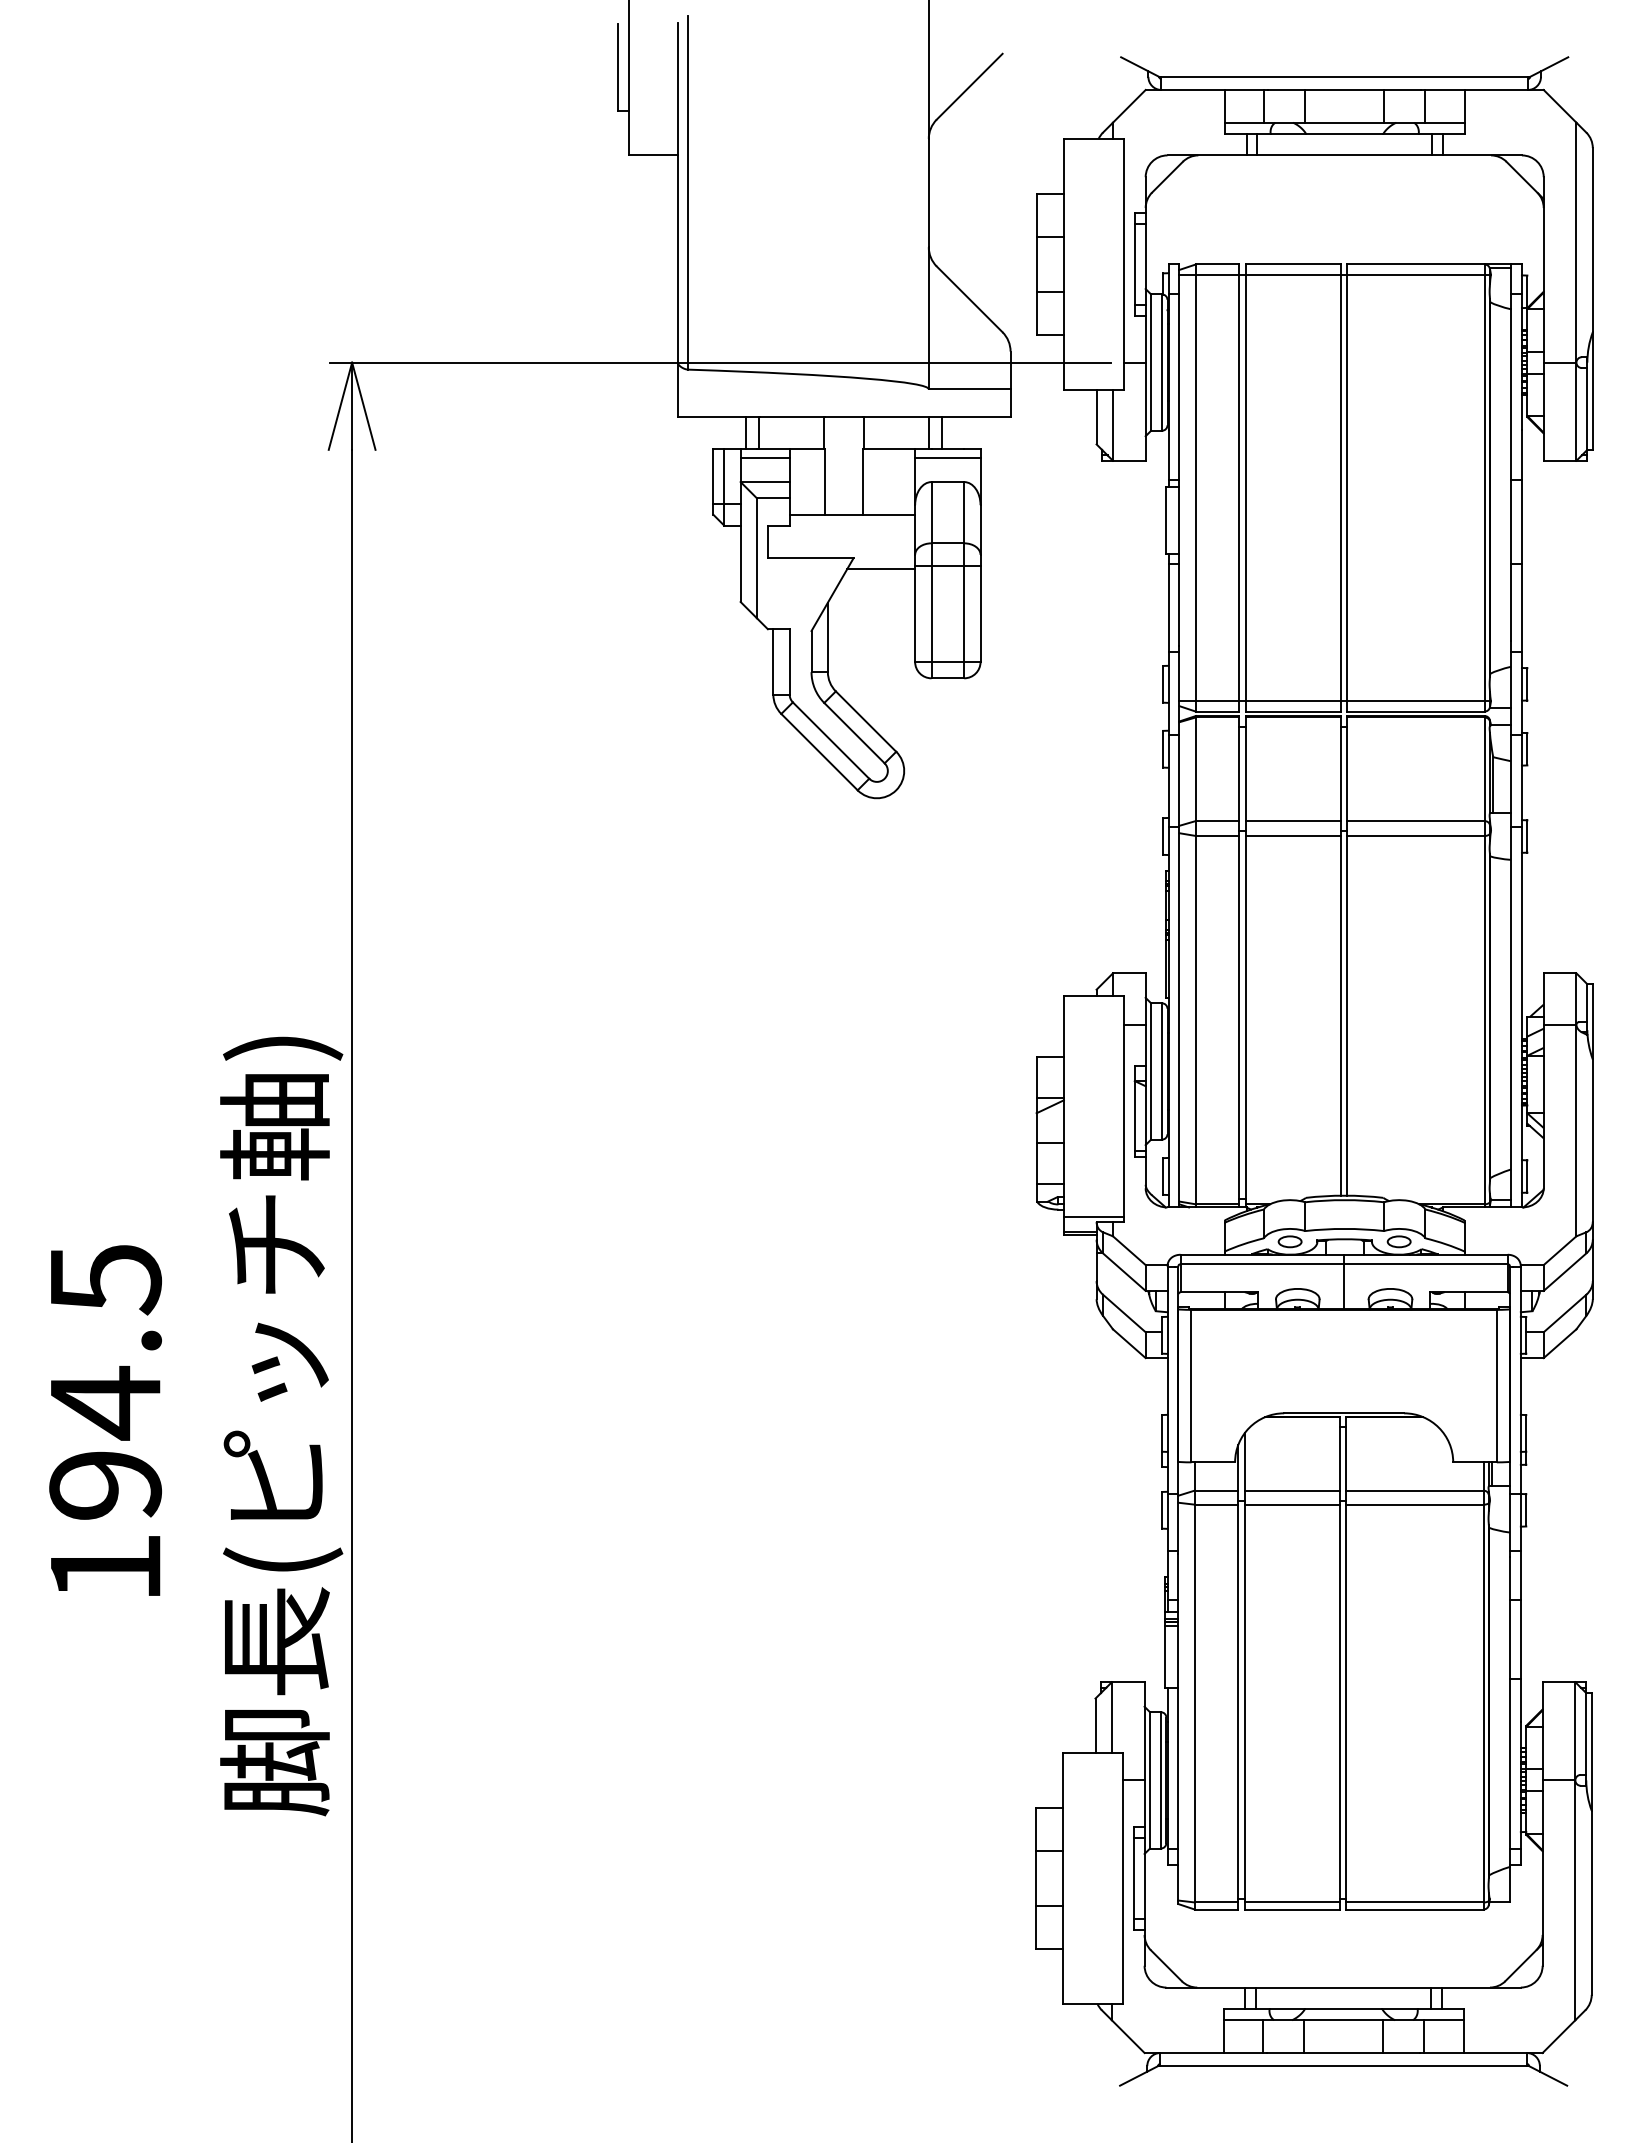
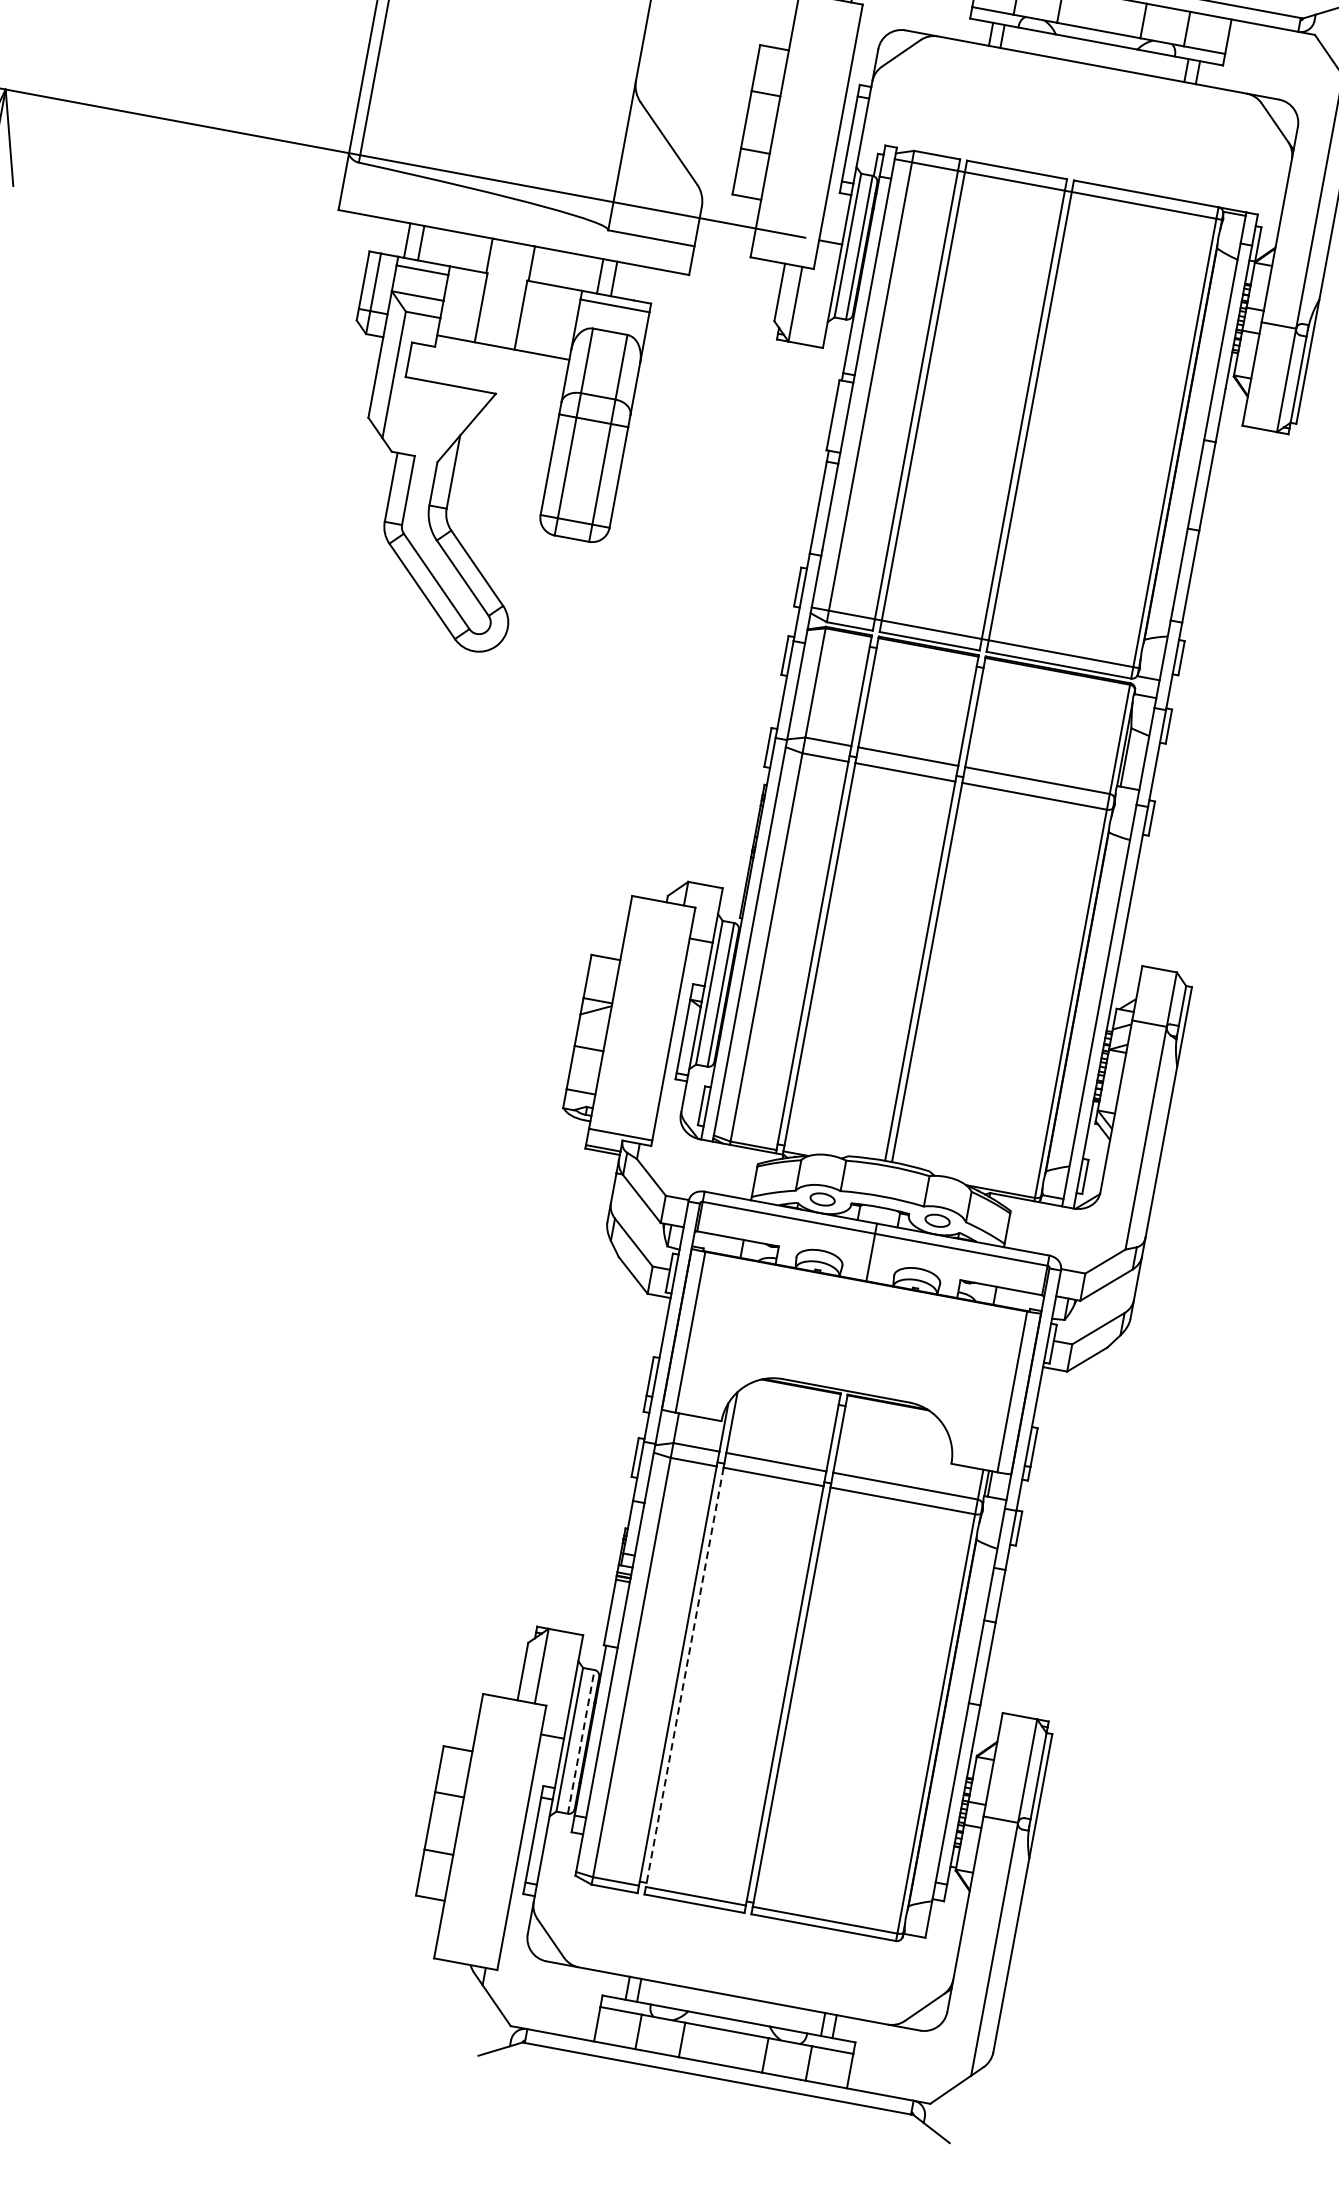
line: (881, 569) -> (523, 410), removed
line: (1244, 1703) -> (684, 1677), solid -> dashed
line: (1160, 1779) -> (580, 1740), solid -> dashed

